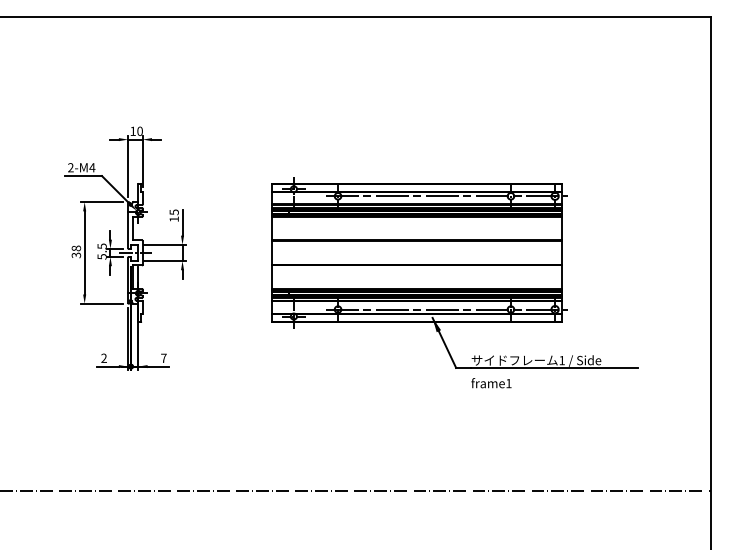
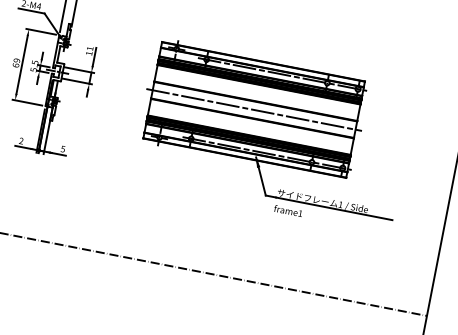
text: (173, 212) -> (89, 48), 15 -> 11
text: (75, 251) -> (15, 62), 38 -> 69
line: (416, 252) -> (253, 109), added
text: (163, 357) -> (62, 148), 7 -> 5

